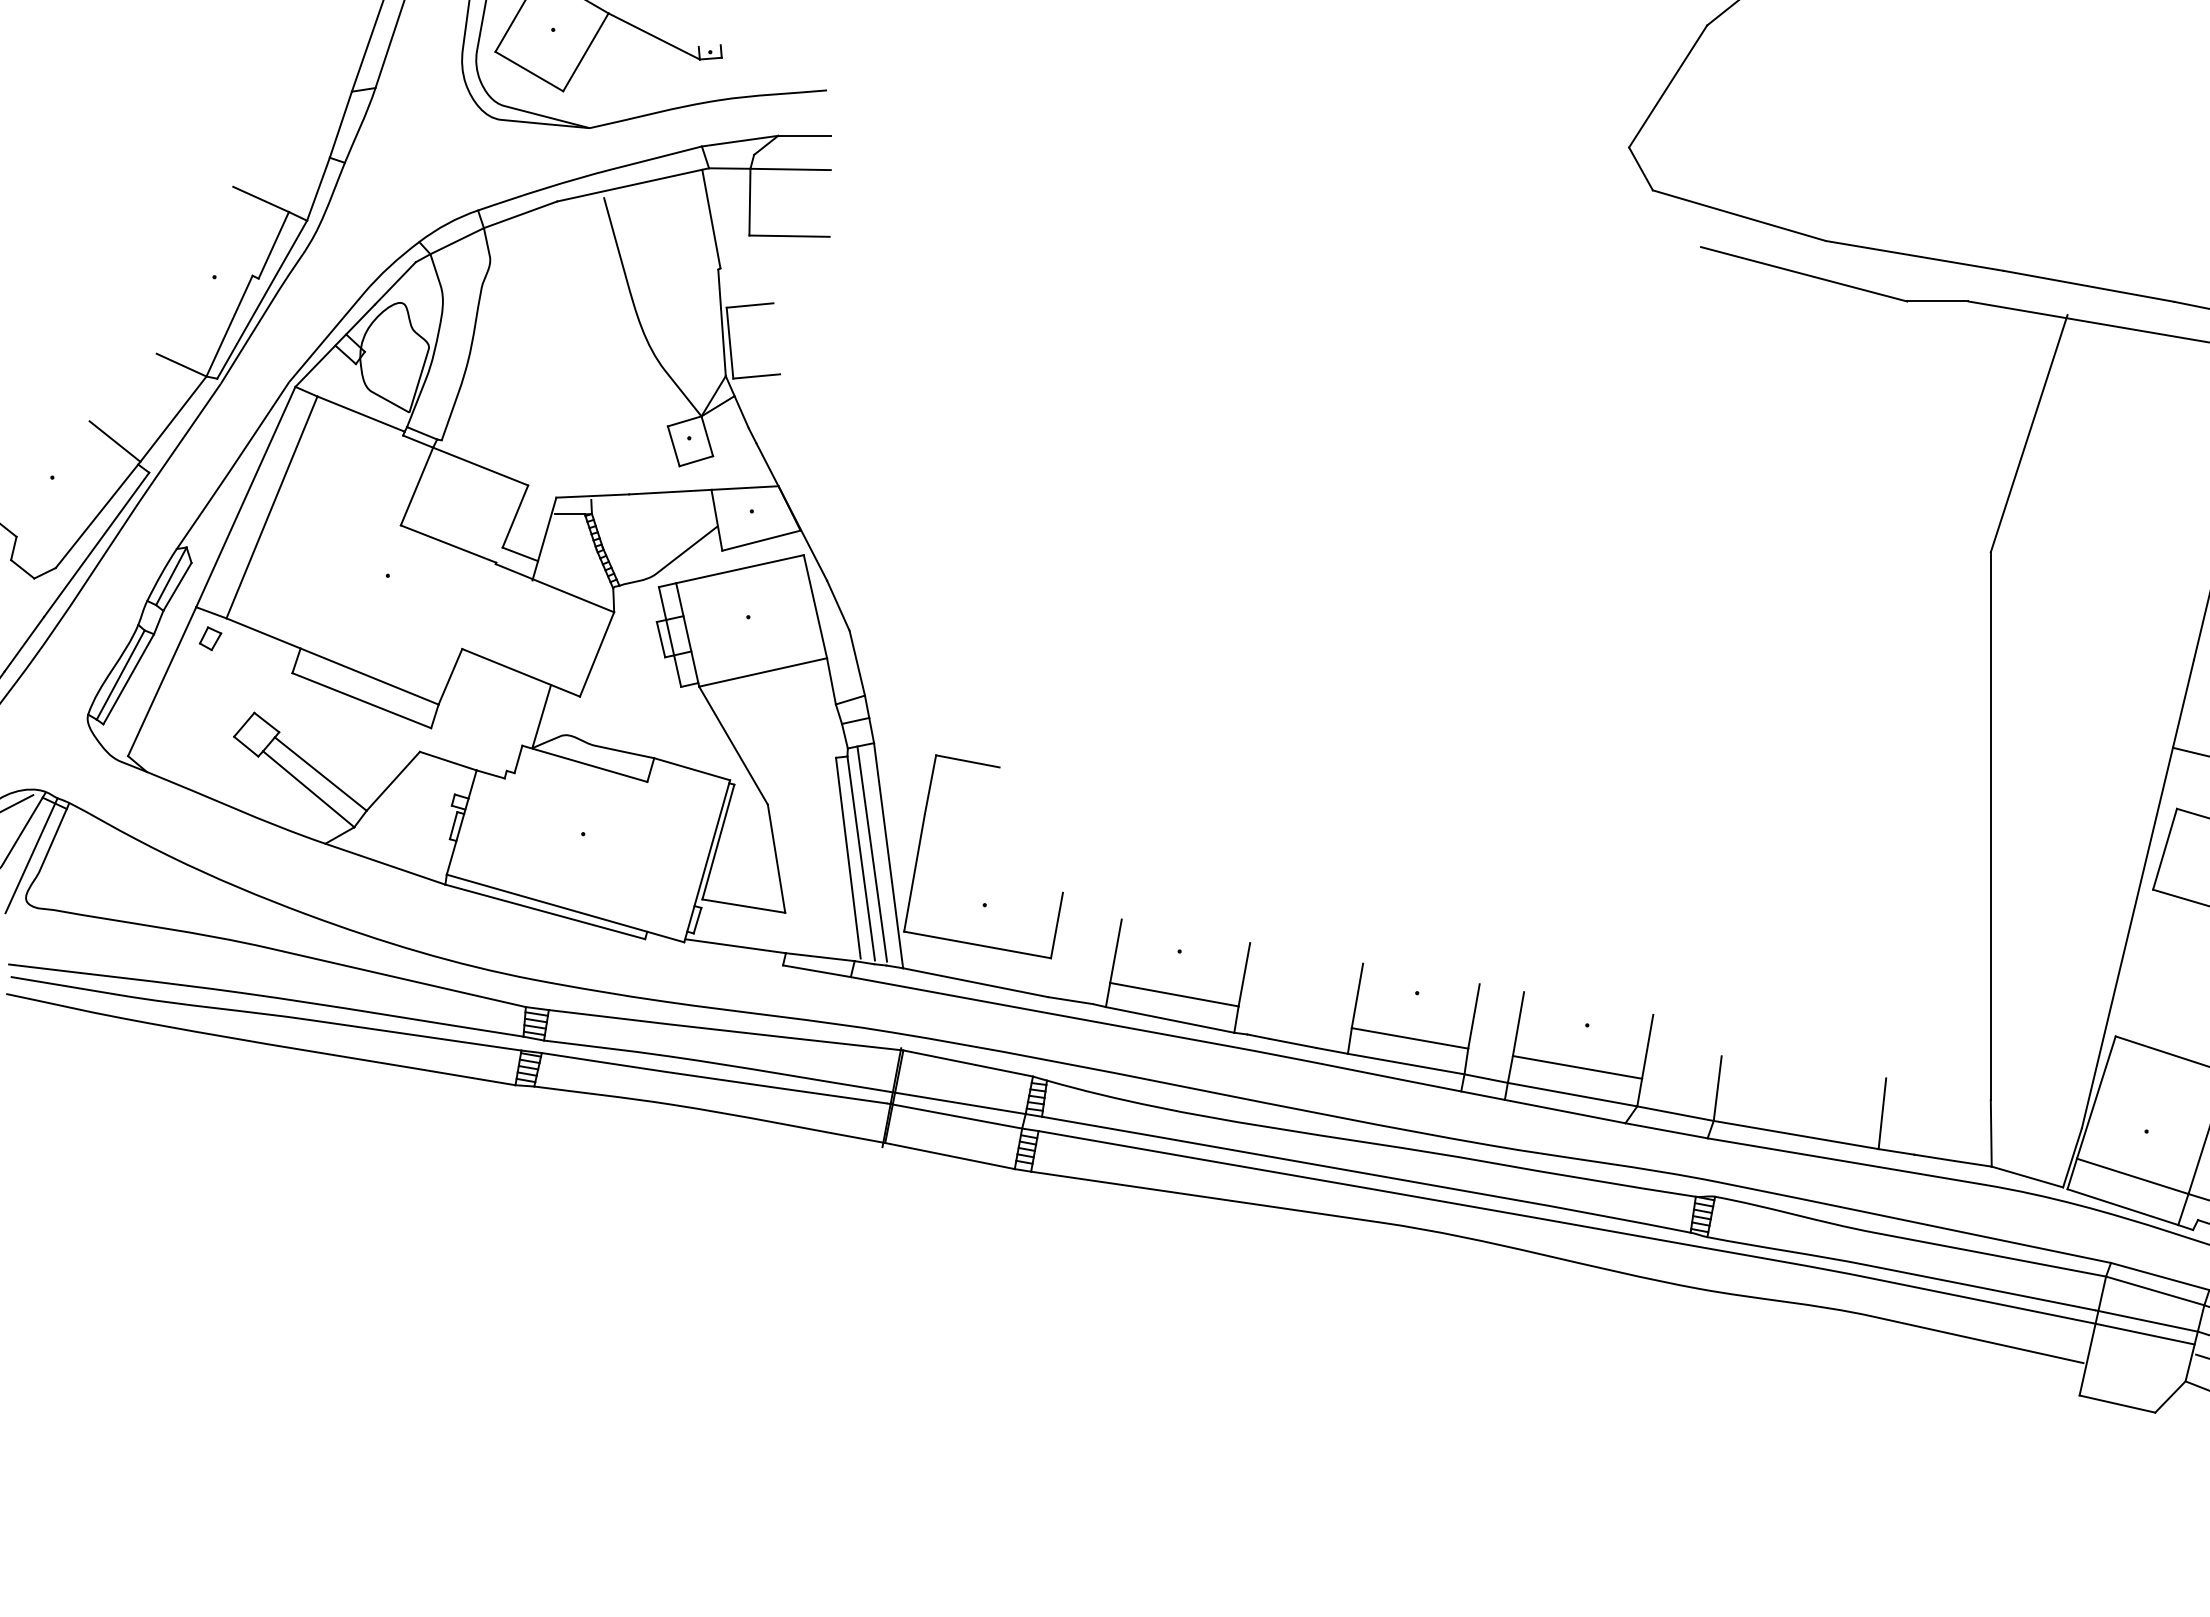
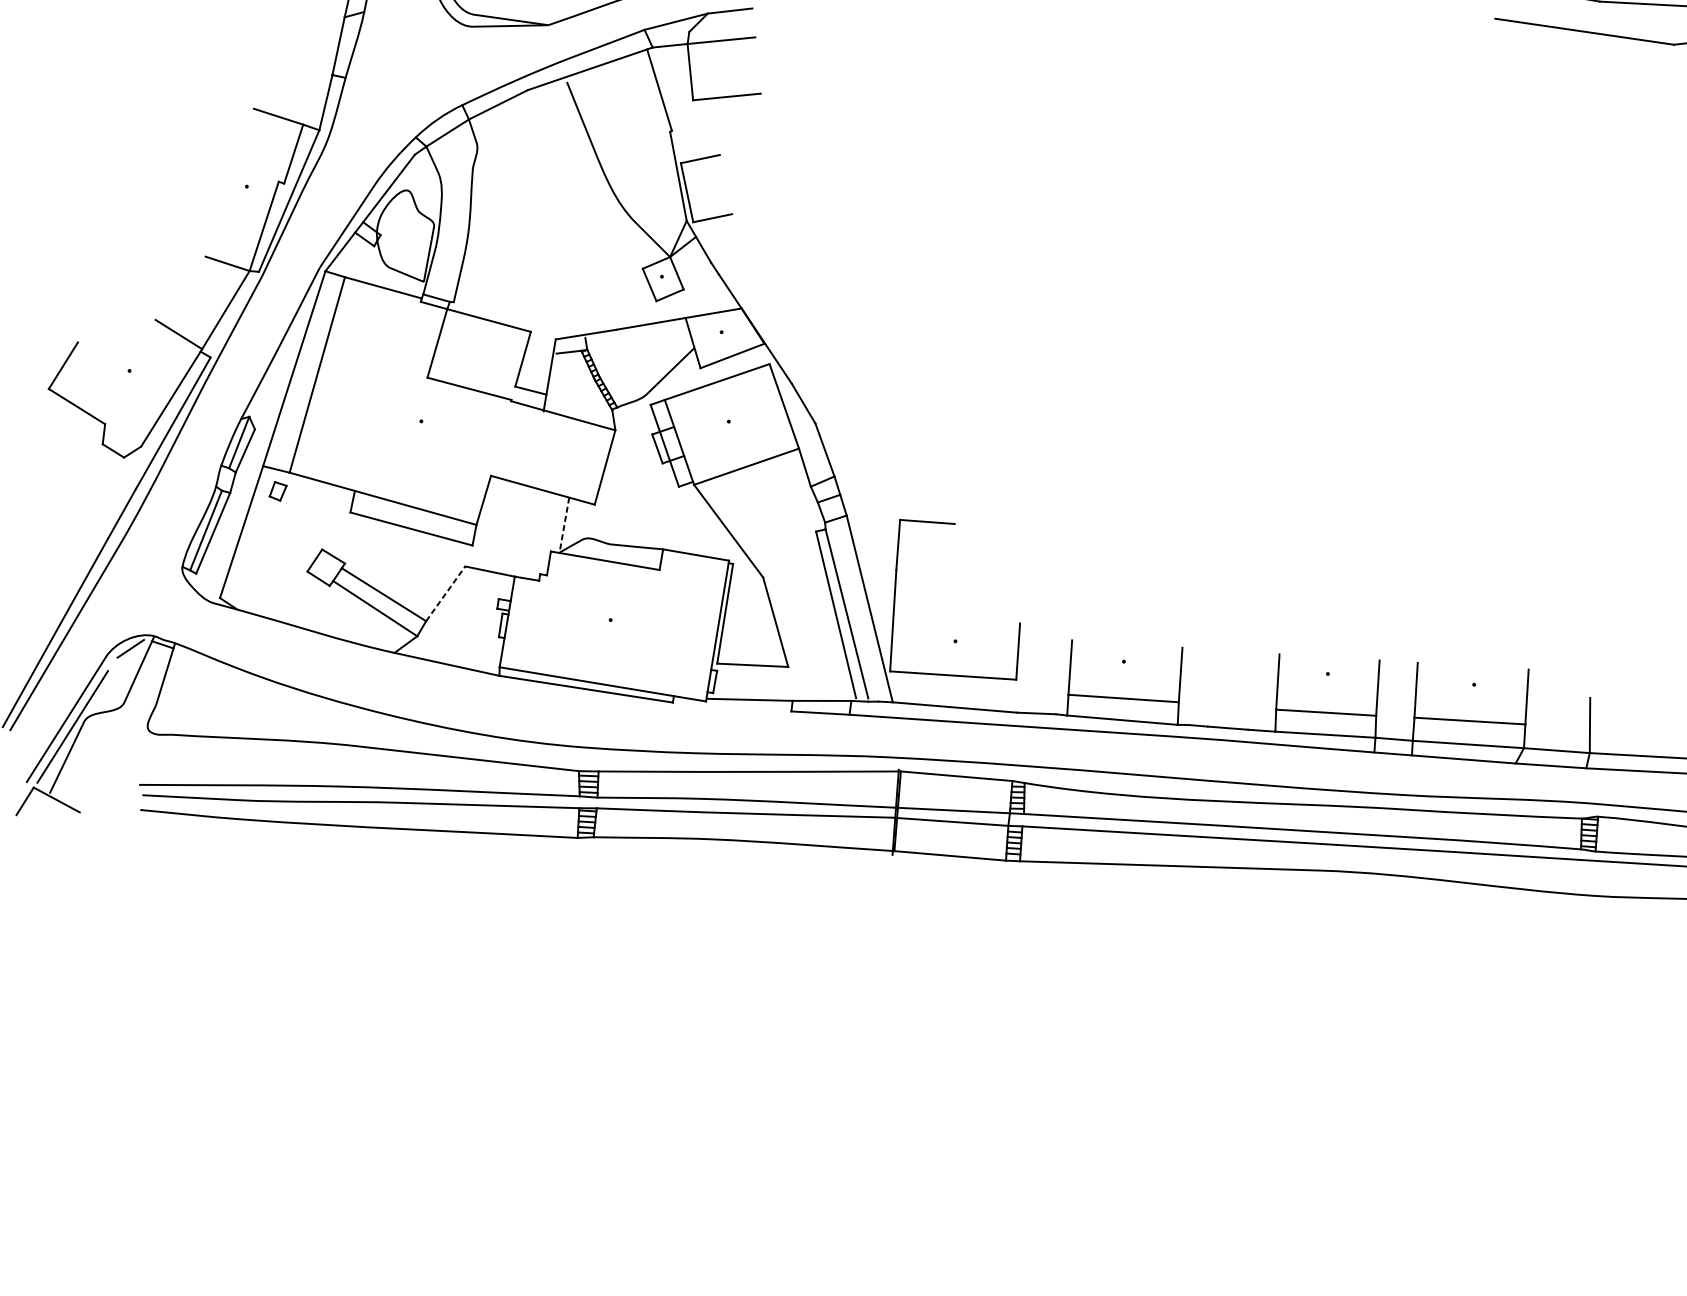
line: (541, 716) -> (564, 525), solid -> dashed
line: (393, 781) -> (445, 593), solid -> dashed
line: (872, 853) -> (855, 608), removed
line: (31, 855) -> (148, 690), removed

